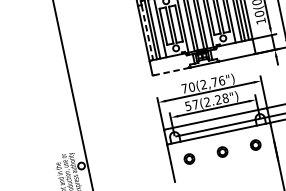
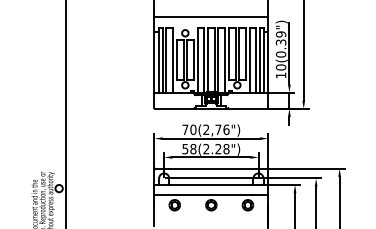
line: (147, 32) -> (158, 62), dashed -> solid
line: (171, 71) -> (175, 108), dashed -> solid
text: (195, 104) -> (193, 148), 57(2.28") -> 58(2.28")
line: (220, 143) -> (211, 195), added

